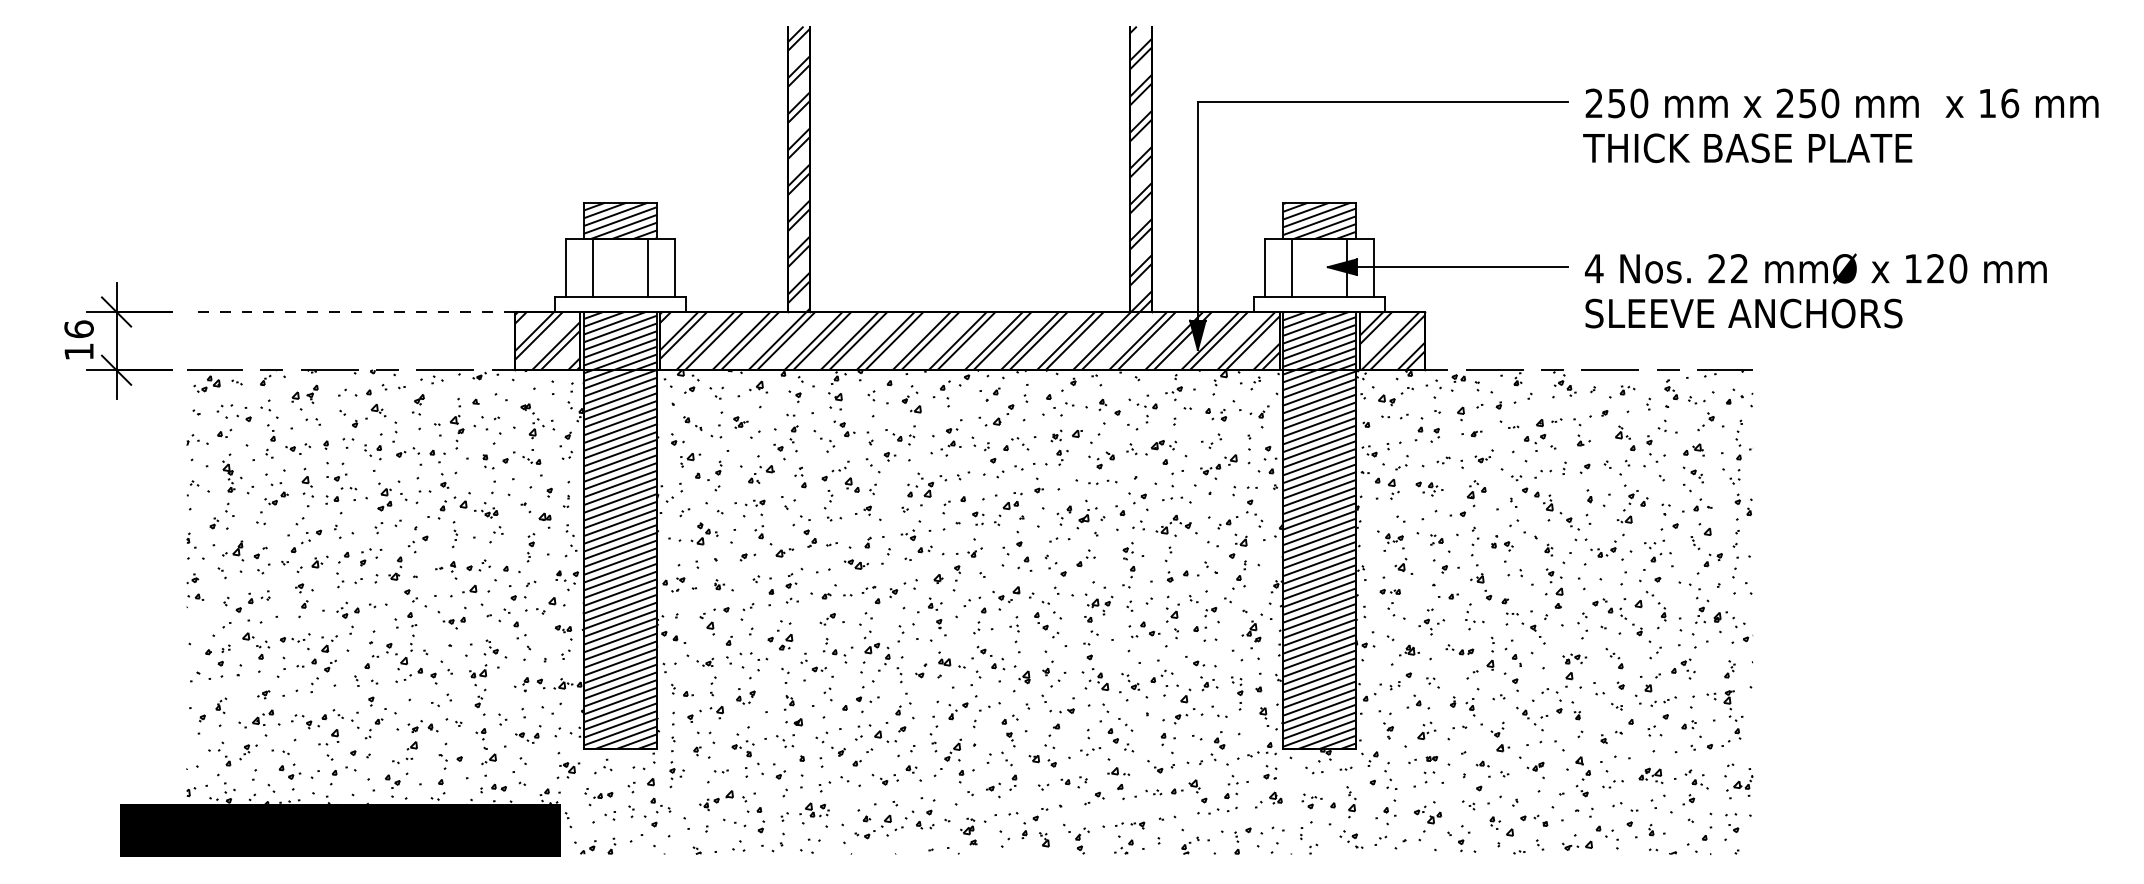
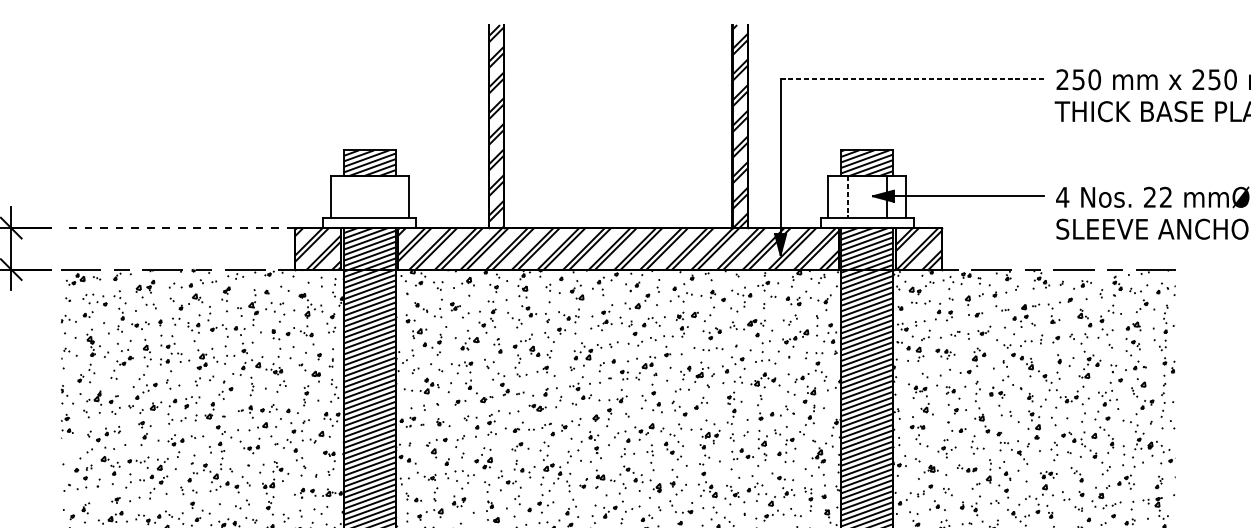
line: (1383, 101) -> (912, 78), solid -> dashed
line: (593, 268) -> (350, 197), removed
line: (647, 268) -> (389, 197), removed
line: (1292, 268) -> (847, 197), solid -> dashed

